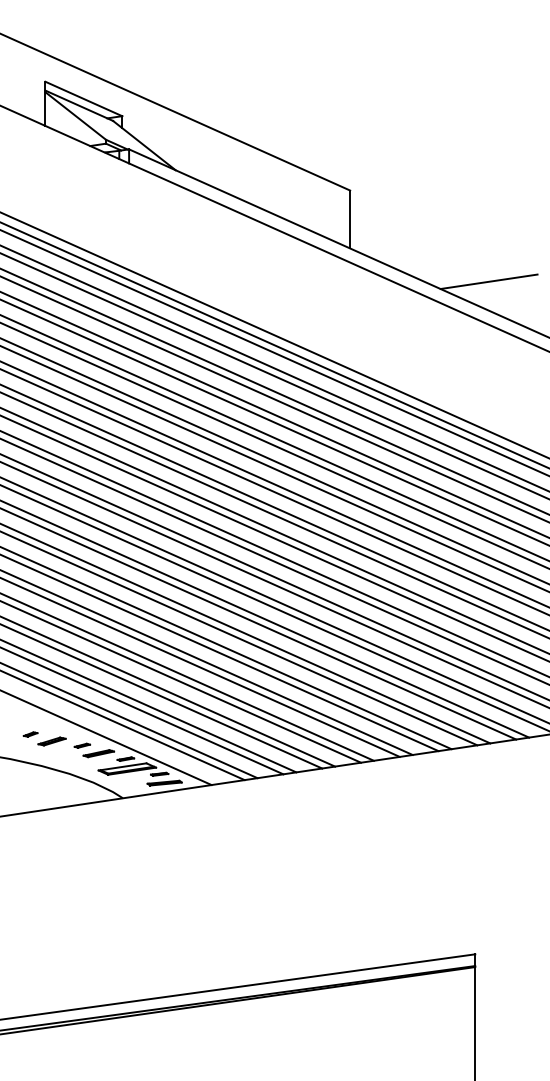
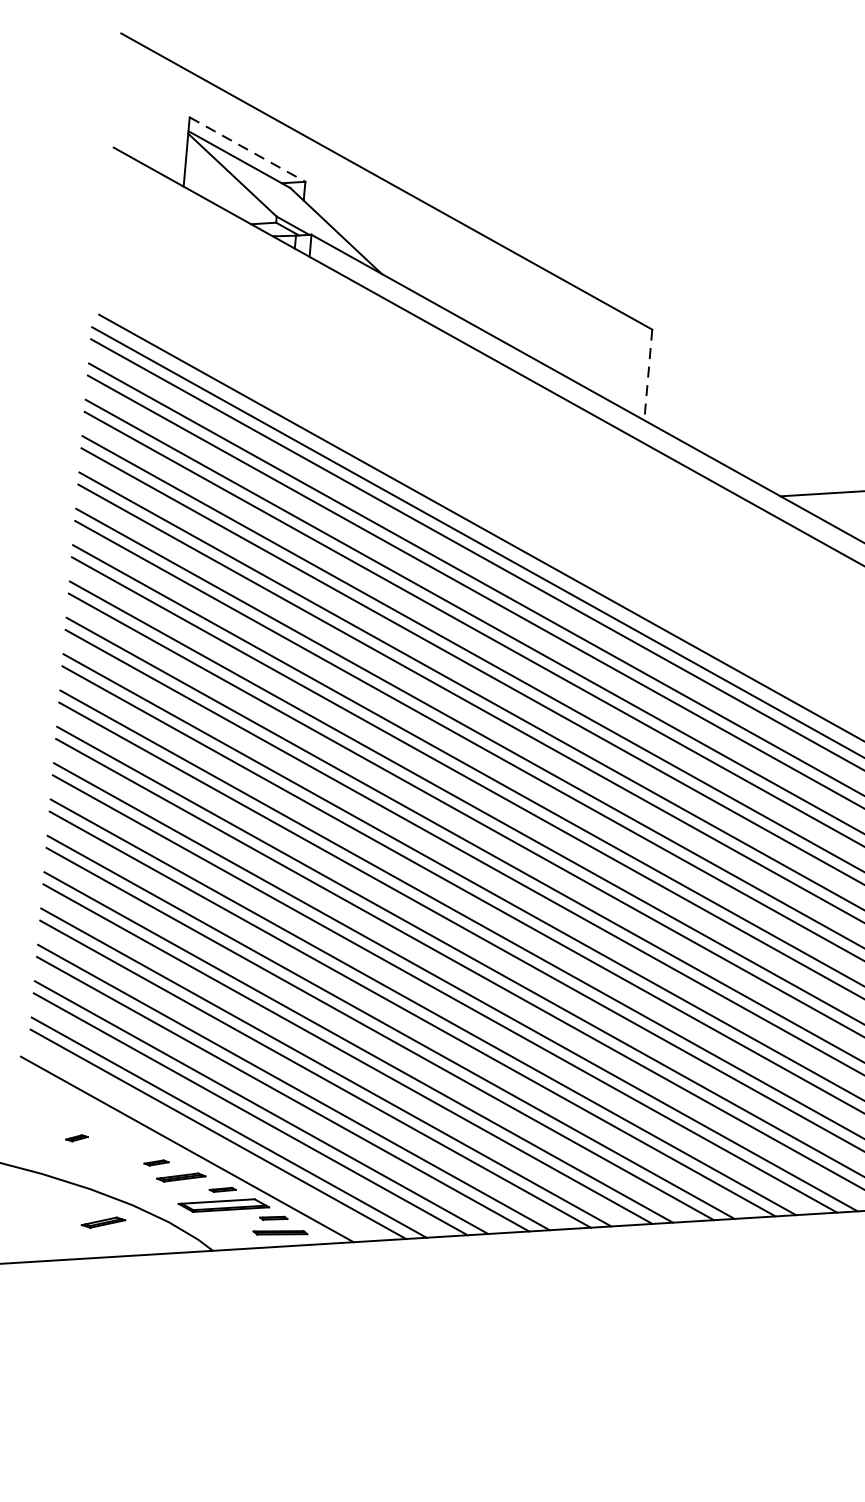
line: (84, 99) -> (248, 150), solid -> dashed
line: (350, 219) -> (648, 375), solid -> dashed
part: (51, 741) -> (102, 1222), moved

